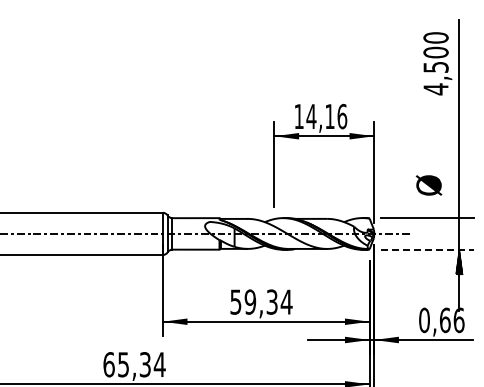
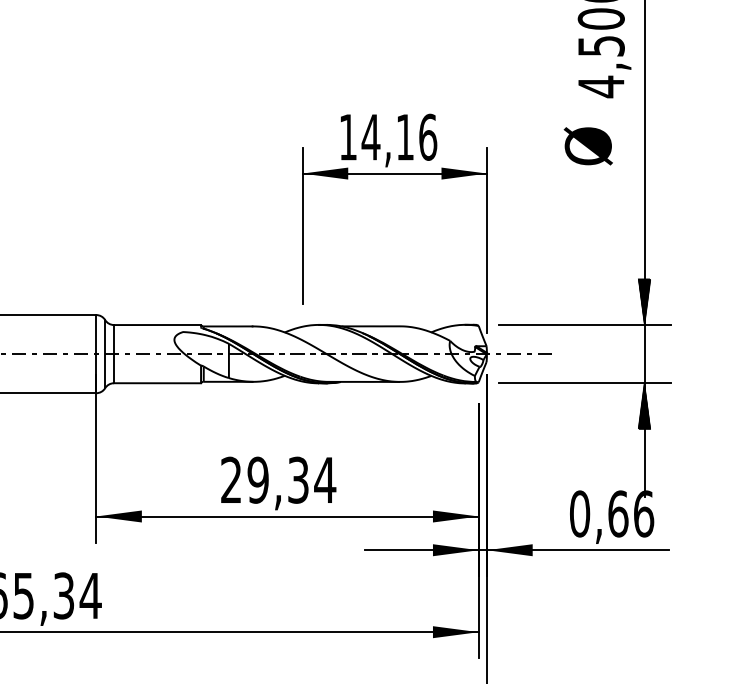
text: (428, 185) -> (587, 146), moved
hatch: (459, 205) -> (644, 301), added
line: (427, 249) -> (585, 382), dashed -> solid
text: (235, 301) -> (230, 479), 59,34 -> 29,34

